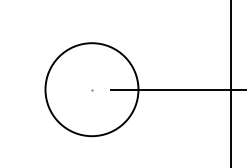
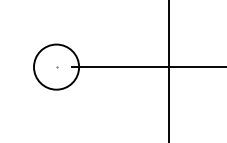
circle: (91, 88) -> (56, 66), size x0.6

